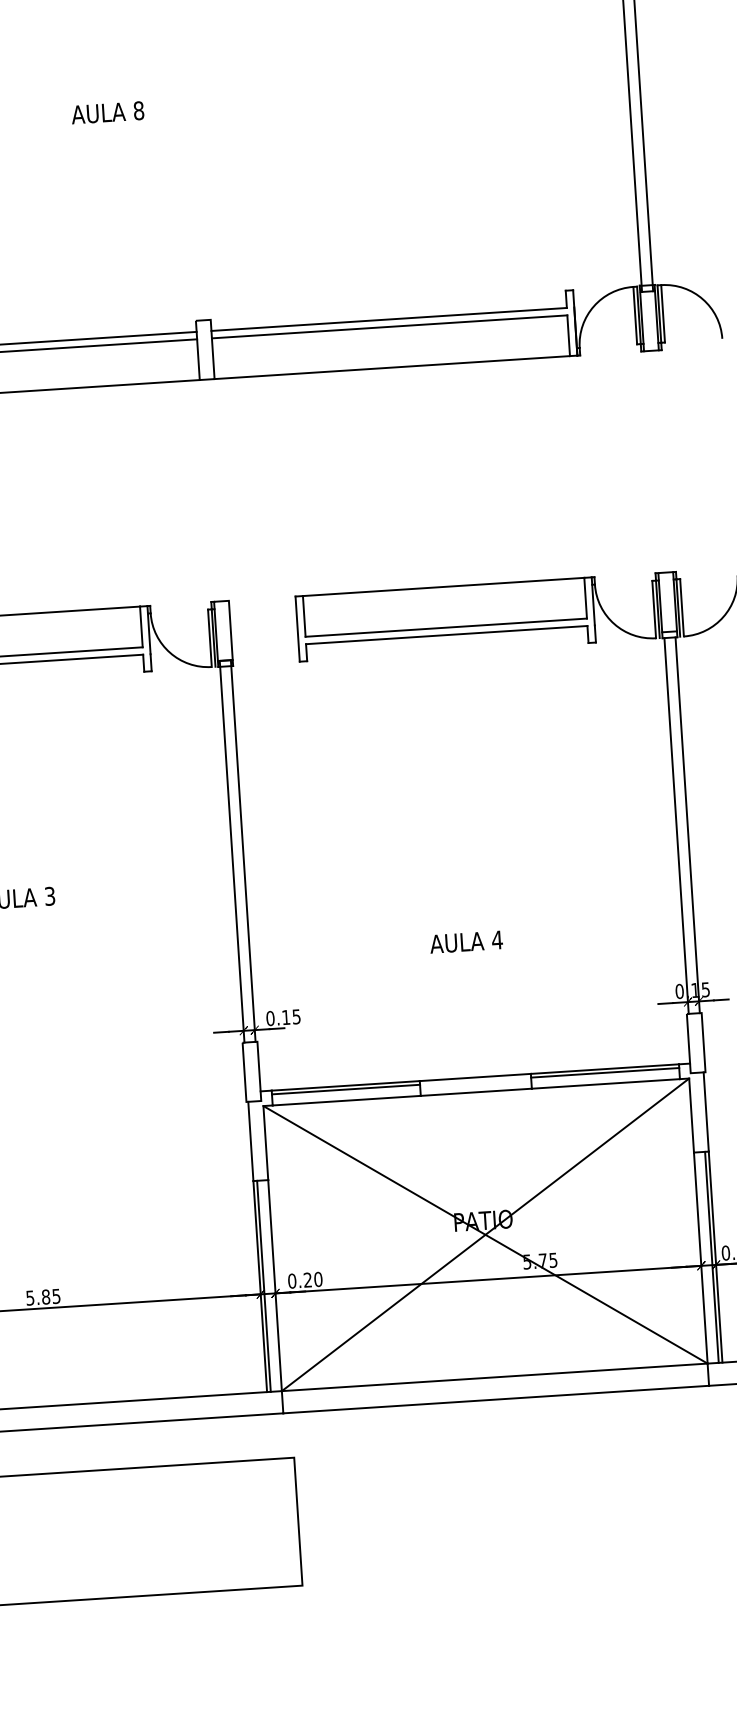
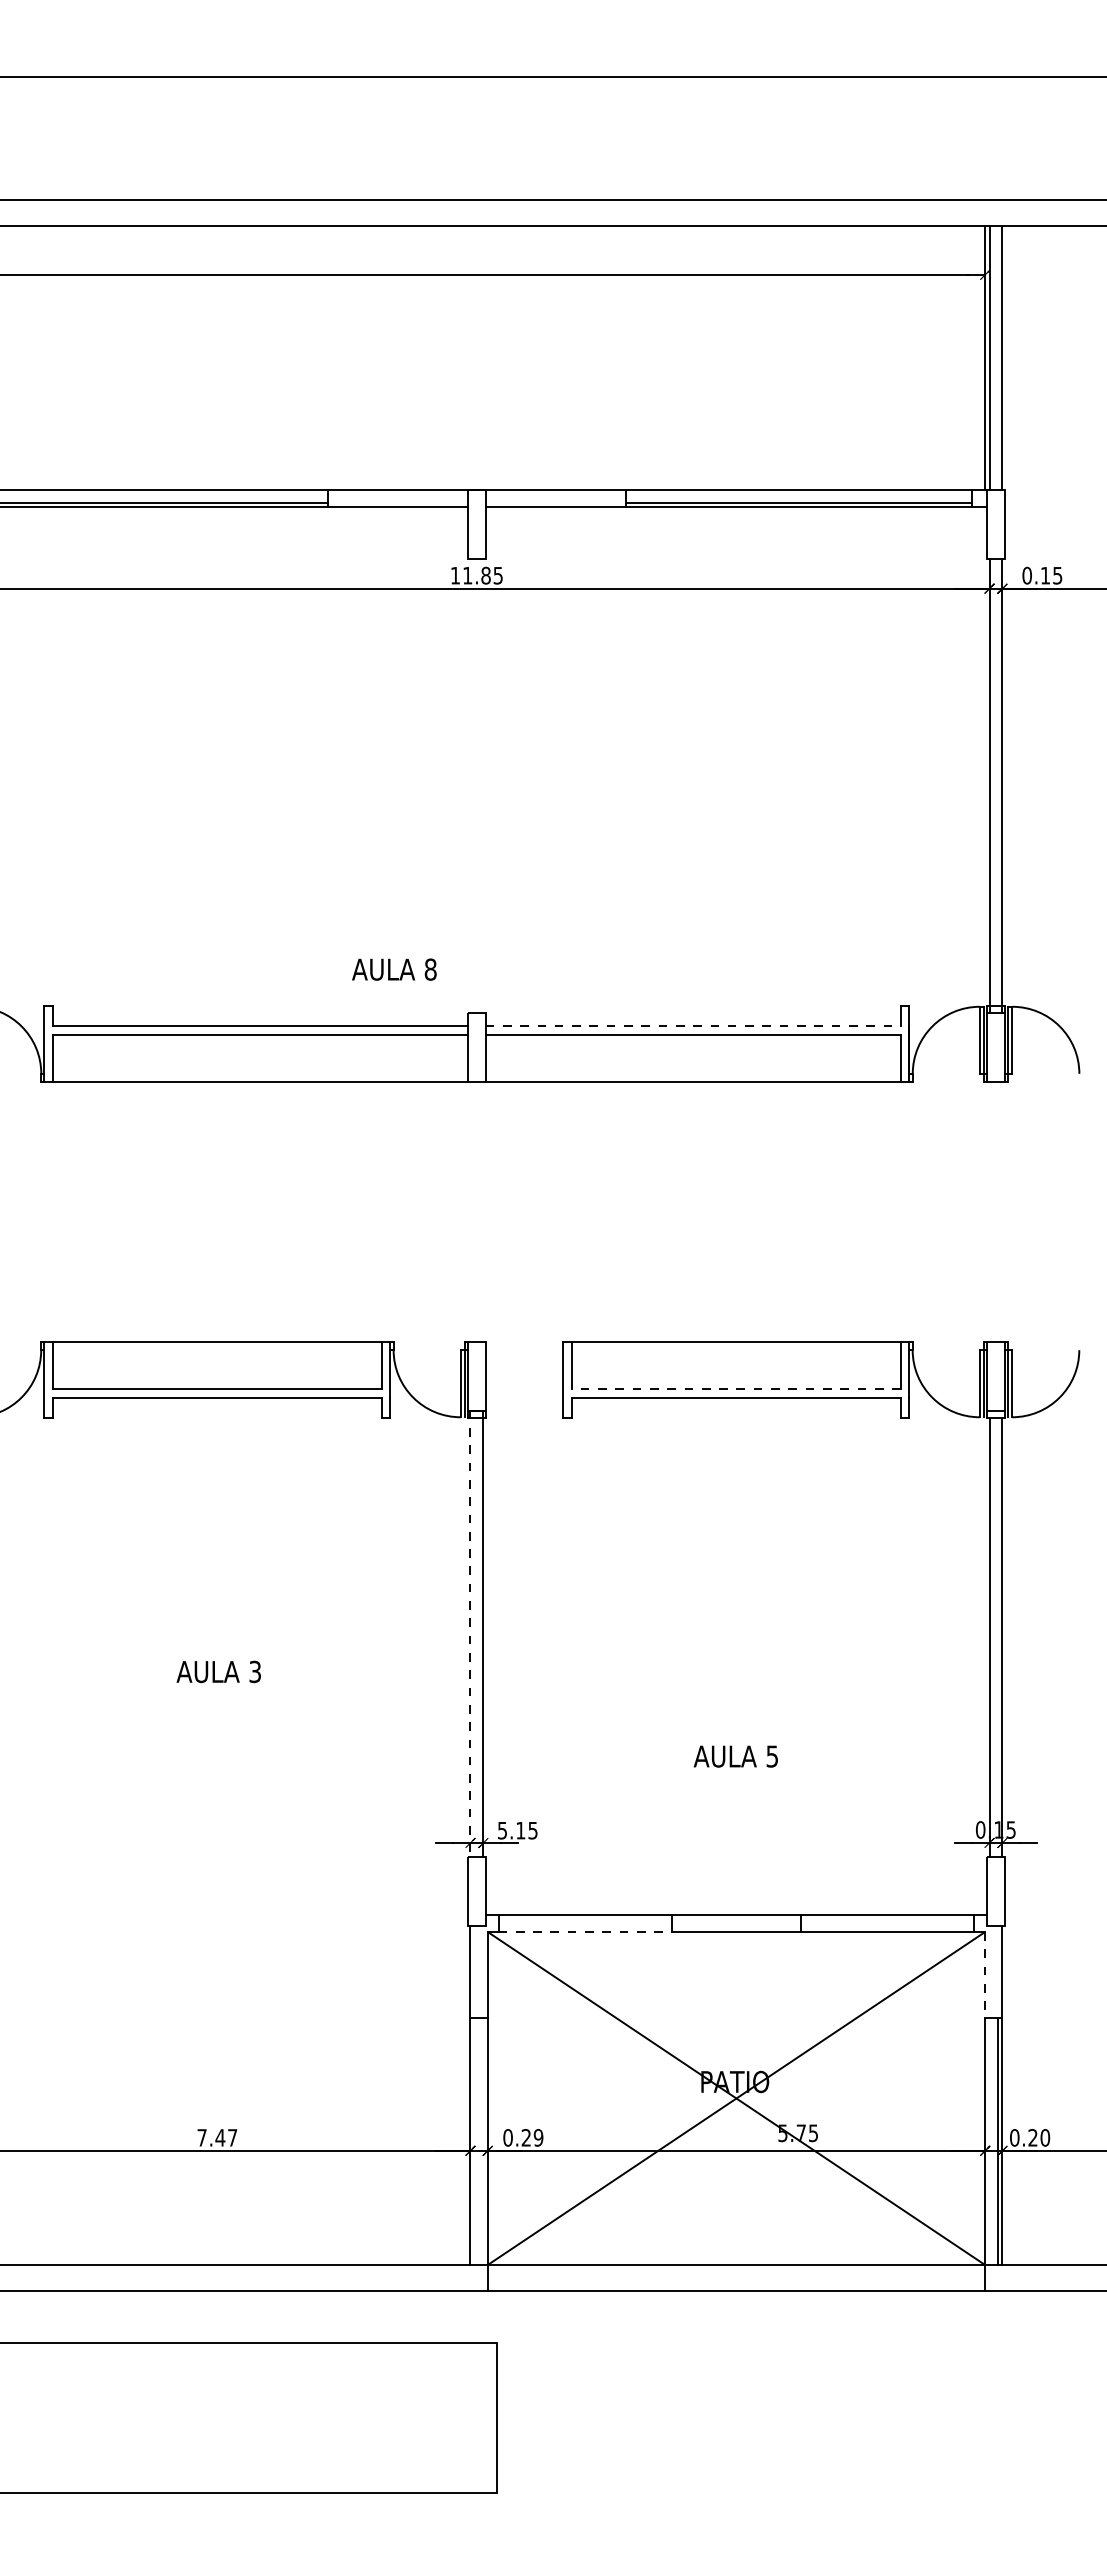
text: (107, 112) -> (394, 969), moved
line: (389, 319) -> (693, 1026), solid -> dashed
line: (445, 628) -> (735, 1389), solid -> dashed
line: (232, 851) -> (470, 1633), solid -> dashed
text: (497, 940) -> (772, 1756), 4 -> 5
text: (270, 1018) -> (502, 1830), 0.15 -> 5.15
line: (604, 1073) -> (887, 1919), removed
line: (345, 1090) -> (584, 1919), removed
line: (347, 1100) -> (585, 1931), solid -> dashed
line: (691, 1115) -> (985, 1975), solid -> dashed
text: (318, 1279) -> (538, 2137), 0.20 -> 0.29
line: (263, 1286) -> (474, 2141), removed
text: (43, 1296) -> (217, 2137), 5.85 -> 7.47

